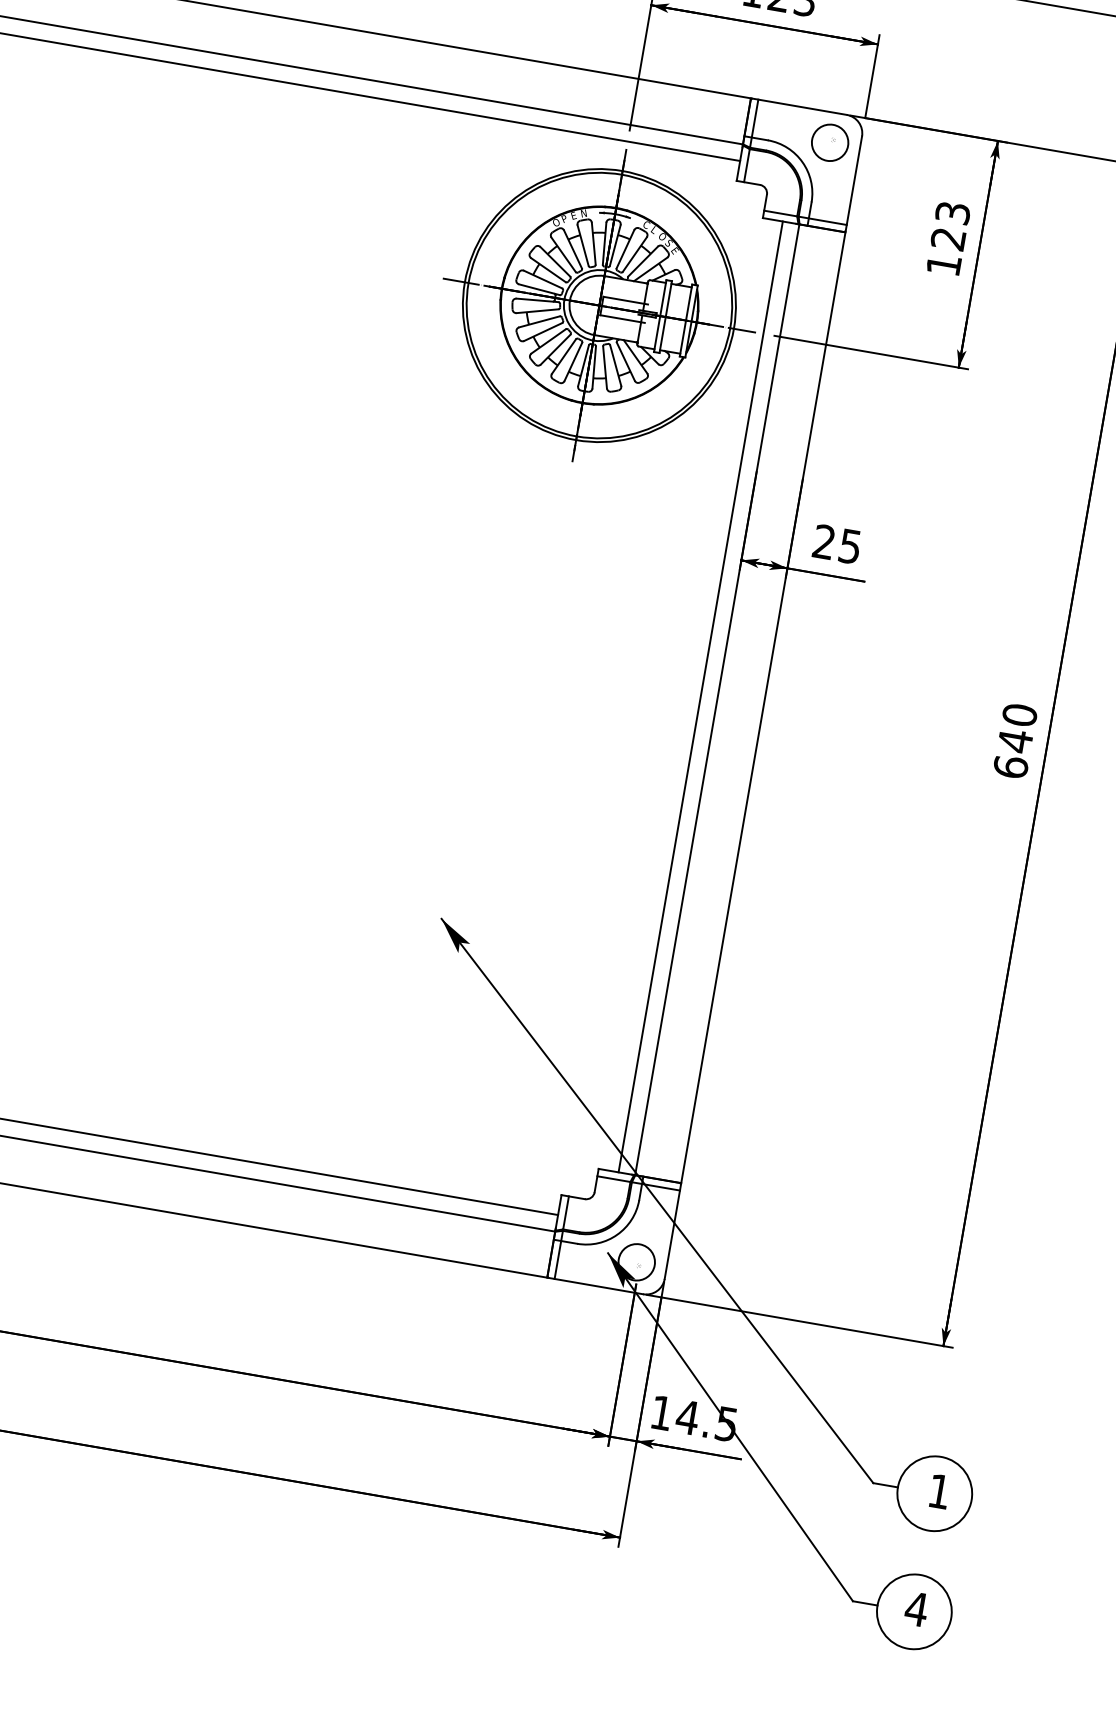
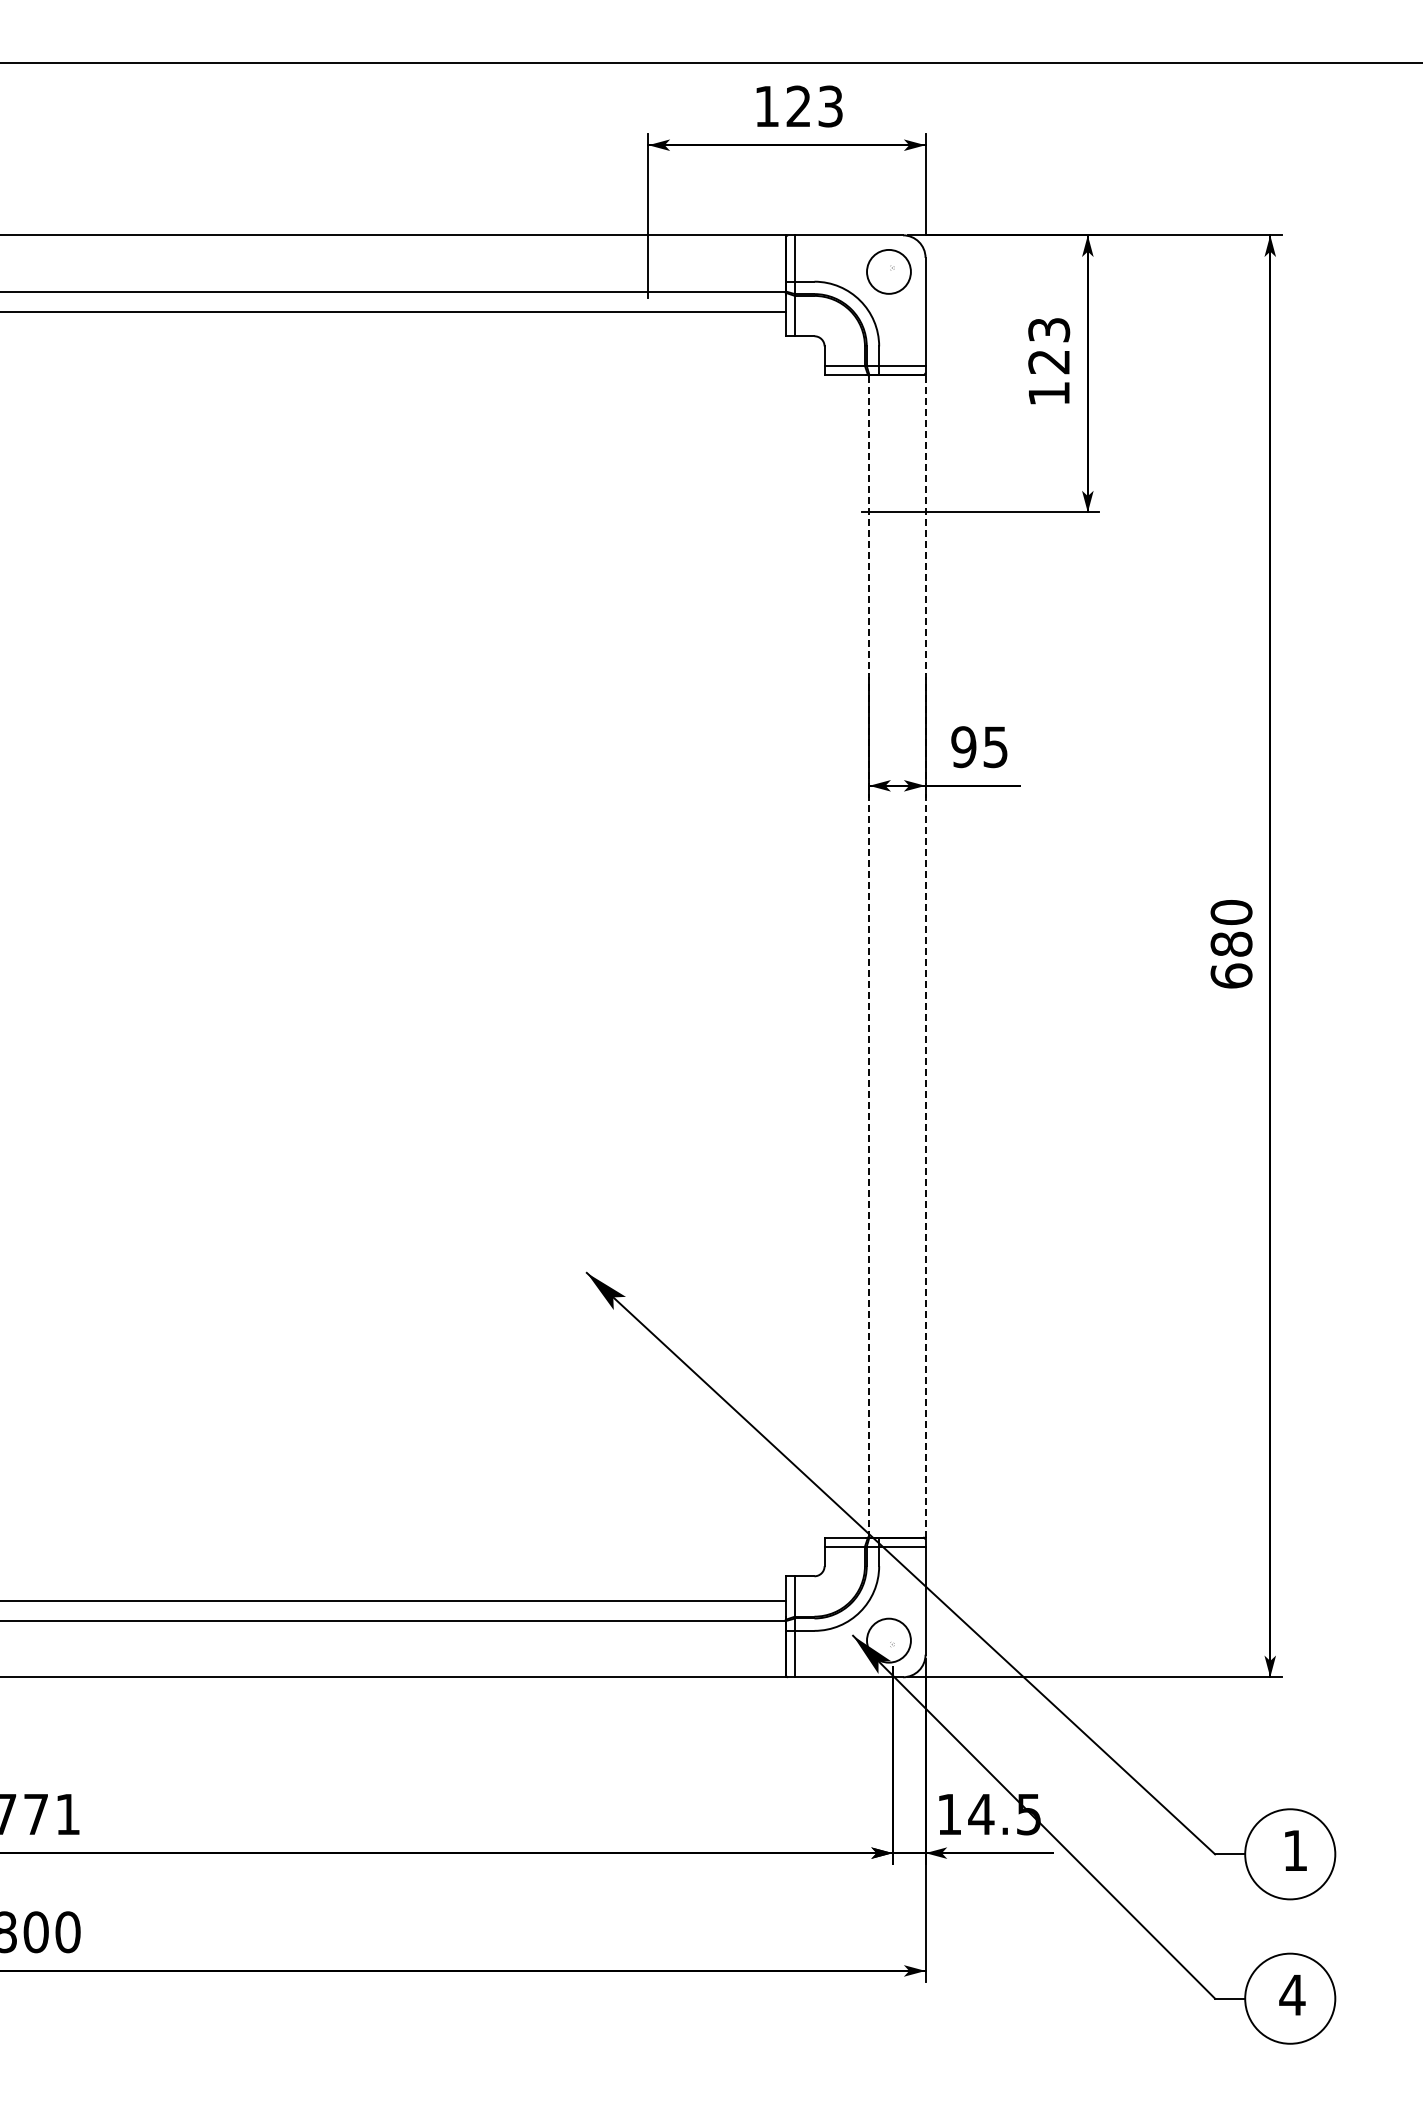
part: (599, 305) -> (648, 512), removed
text: (823, 542) -> (963, 747), 25 -> 95
line: (700, 697) -> (848, 956), removed
line: (717, 699) -> (869, 955), solid -> dashed
line: (763, 707) -> (925, 955), solid -> dashed
text: (1015, 741) -> (1231, 944), 640 -> 680

